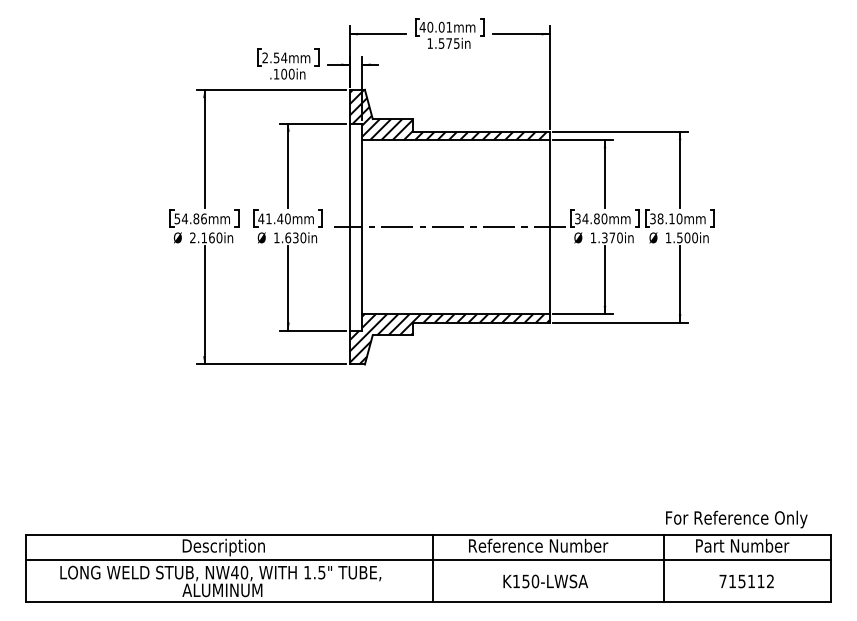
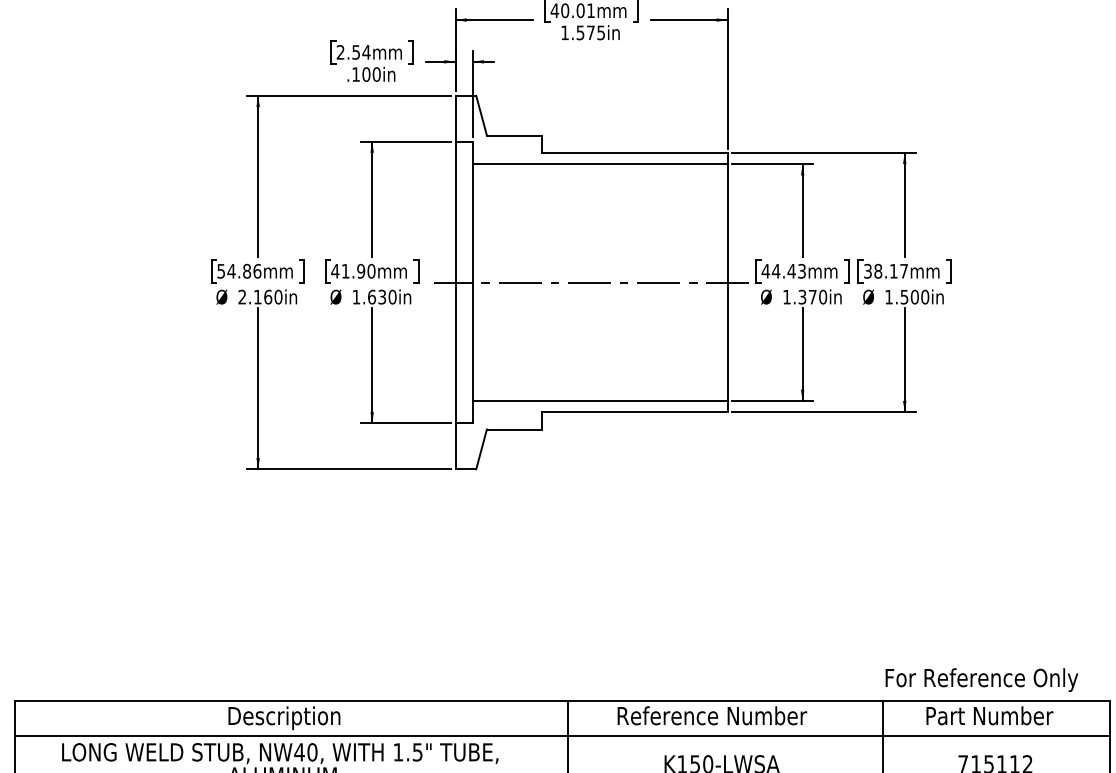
hatch: (448, 114) -> (589, 129), removed
text: (280, 218) -> (361, 270), 41.40mm -> 41.90mm
text: (590, 218) -> (782, 270), 34.80mm -> 44.43mm
text: (679, 218) -> (904, 270), 38.10mm -> 38.17mm
hatch: (449, 339) -> (591, 435), removed

